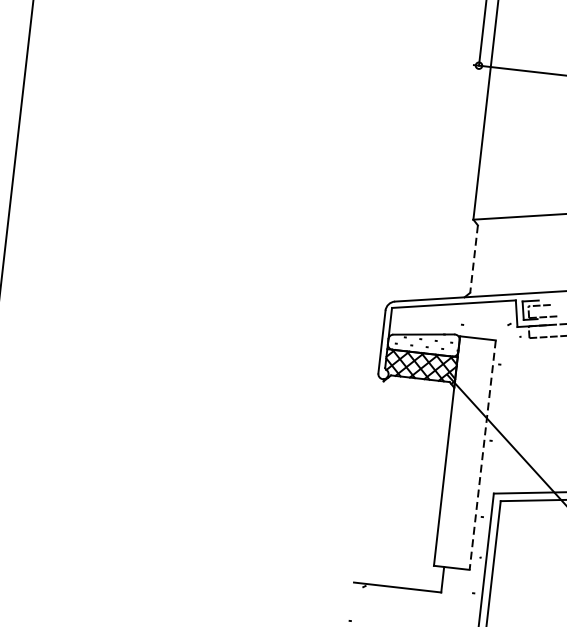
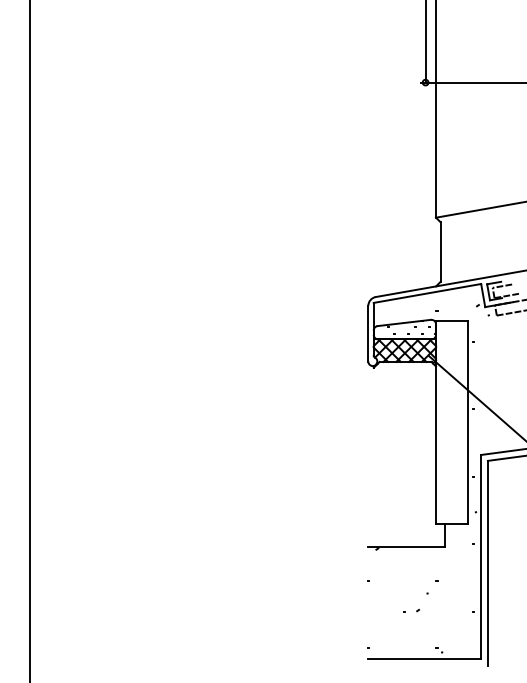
line: (473, 259) -> (440, 252), dashed -> solid
line: (482, 455) -> (467, 422), dashed -> solid

